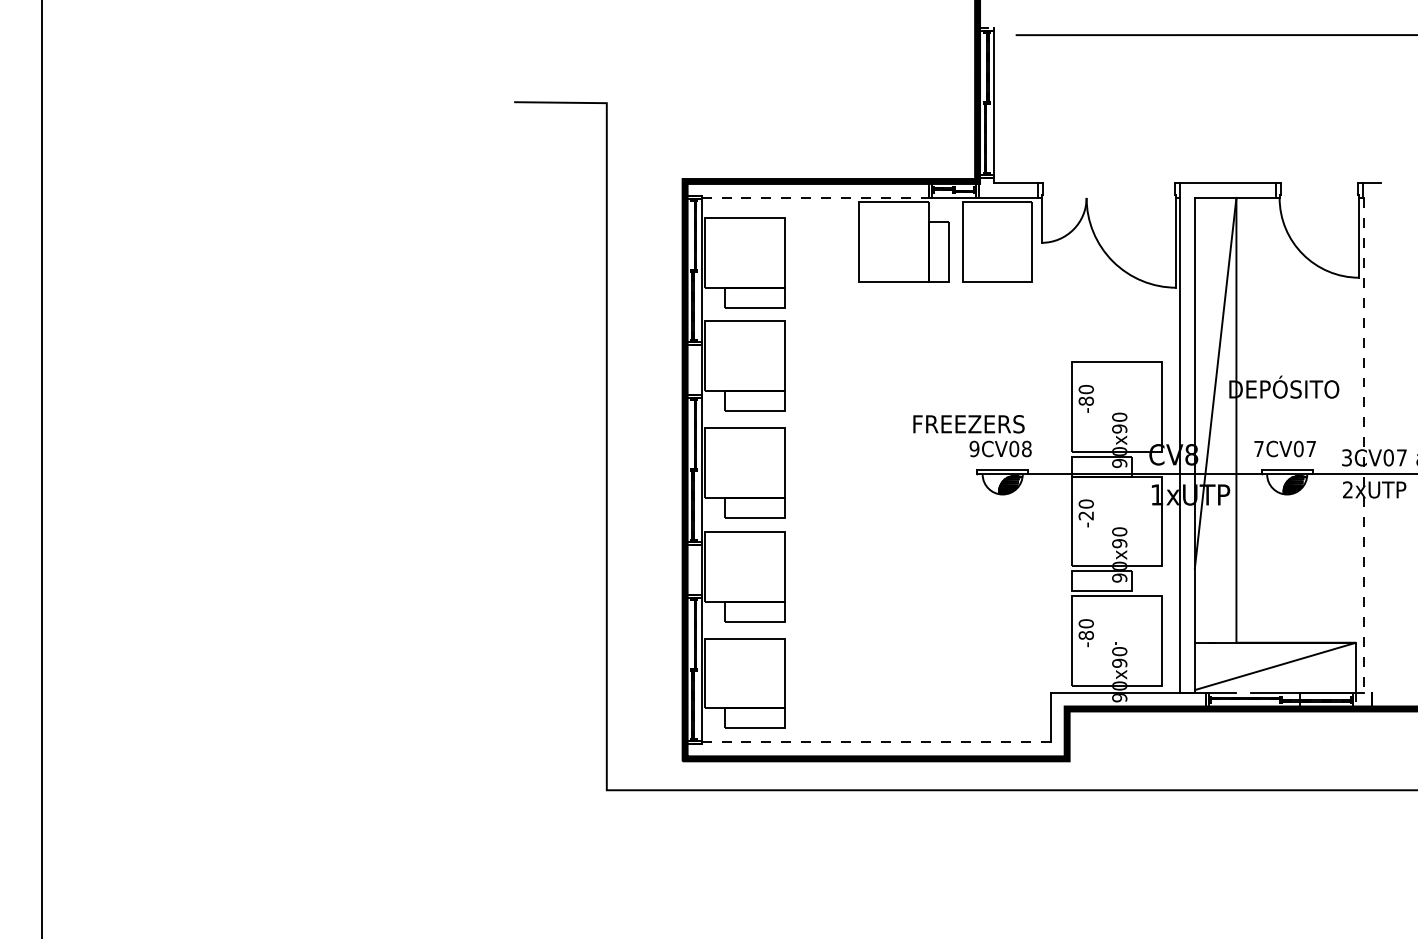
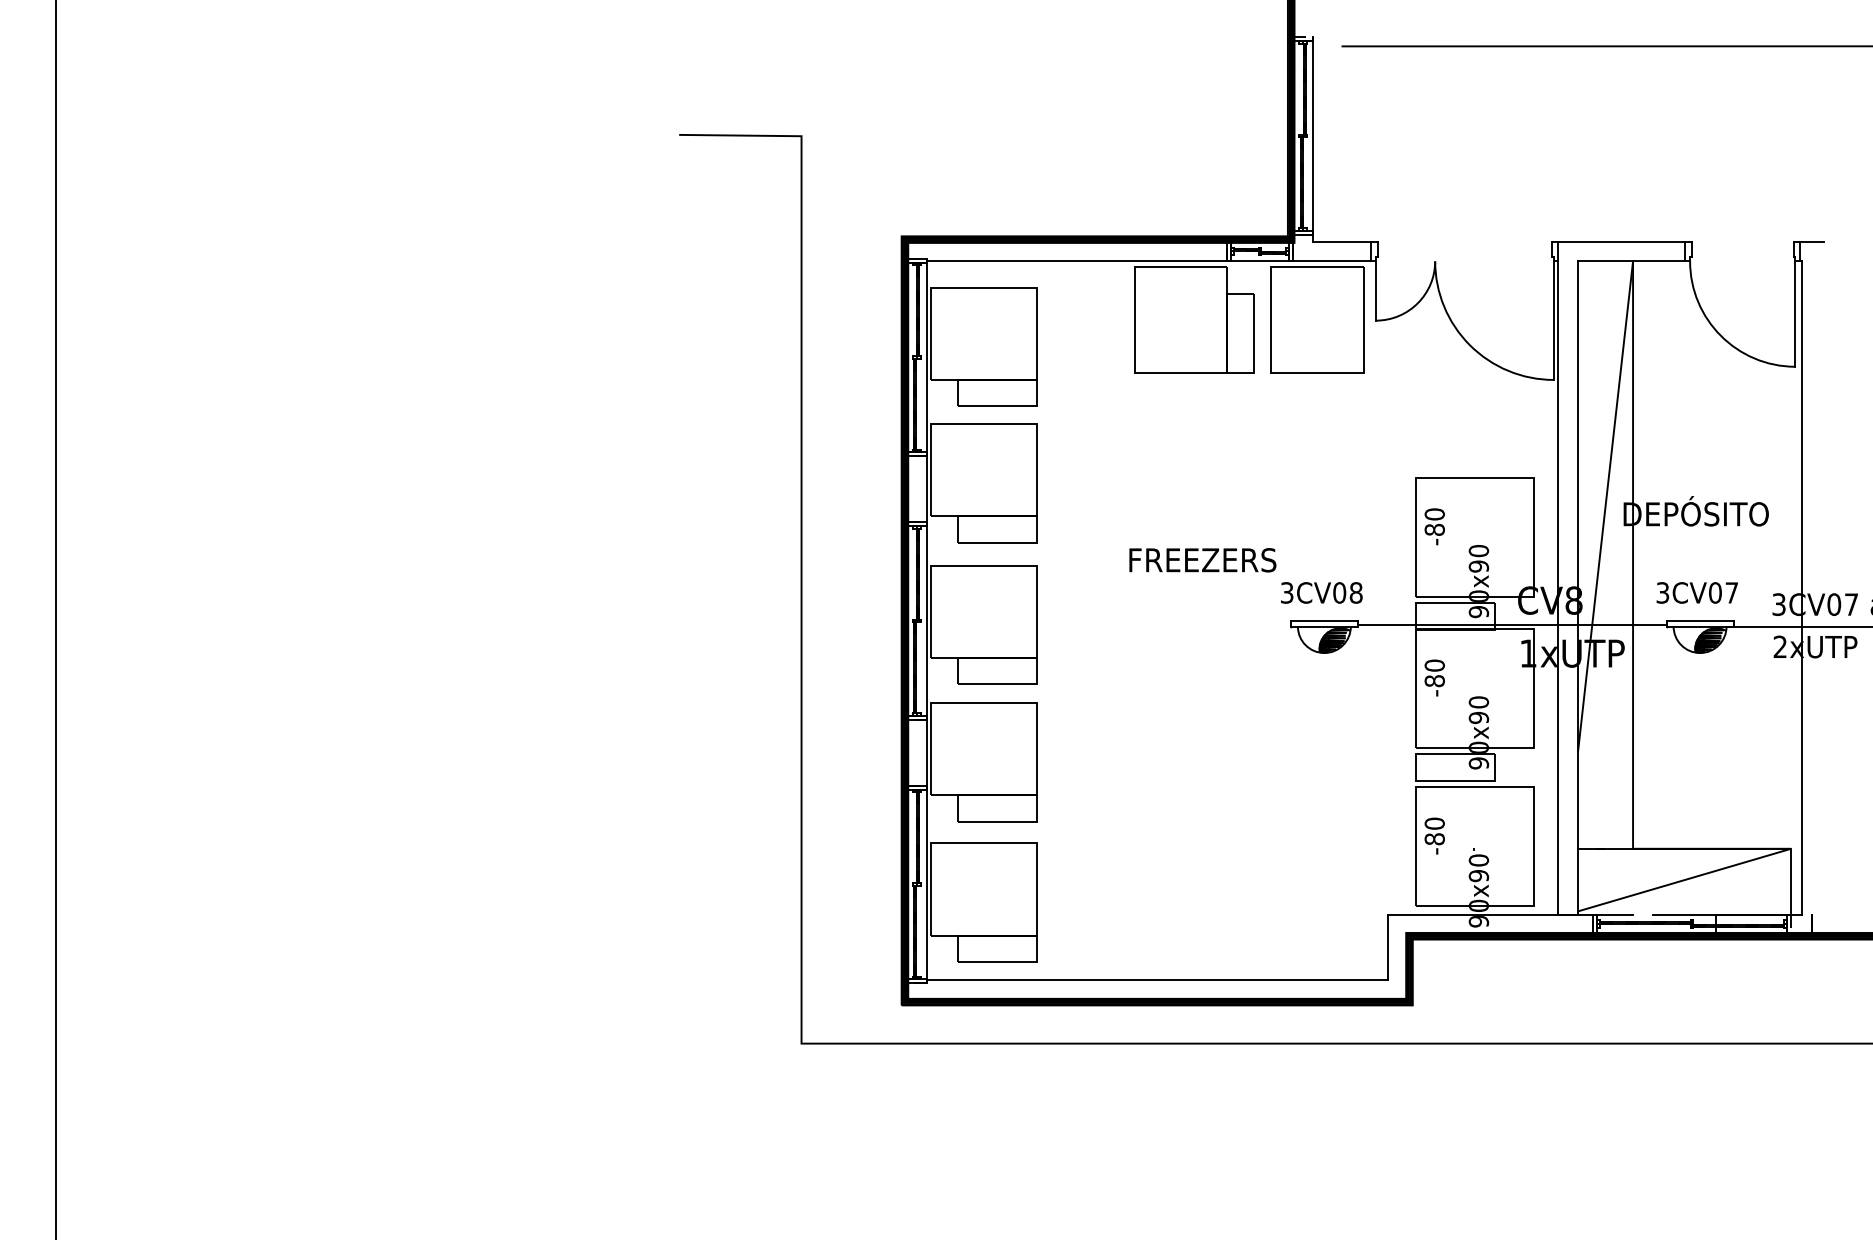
line: (815, 198) -> (1077, 261), dashed -> solid
text: (968, 424) -> (1202, 560), moved
line: (1363, 444) -> (1801, 587), dashed -> solid
text: (974, 448) -> (1286, 592), 9CV08 -> 3CV08
text: (1258, 448) -> (1662, 592), 7CV07 -> 3CV07
text: (1086, 516) -> (1434, 681), -20 -> -80
line: (876, 742) -> (1157, 980), dashed -> solid

